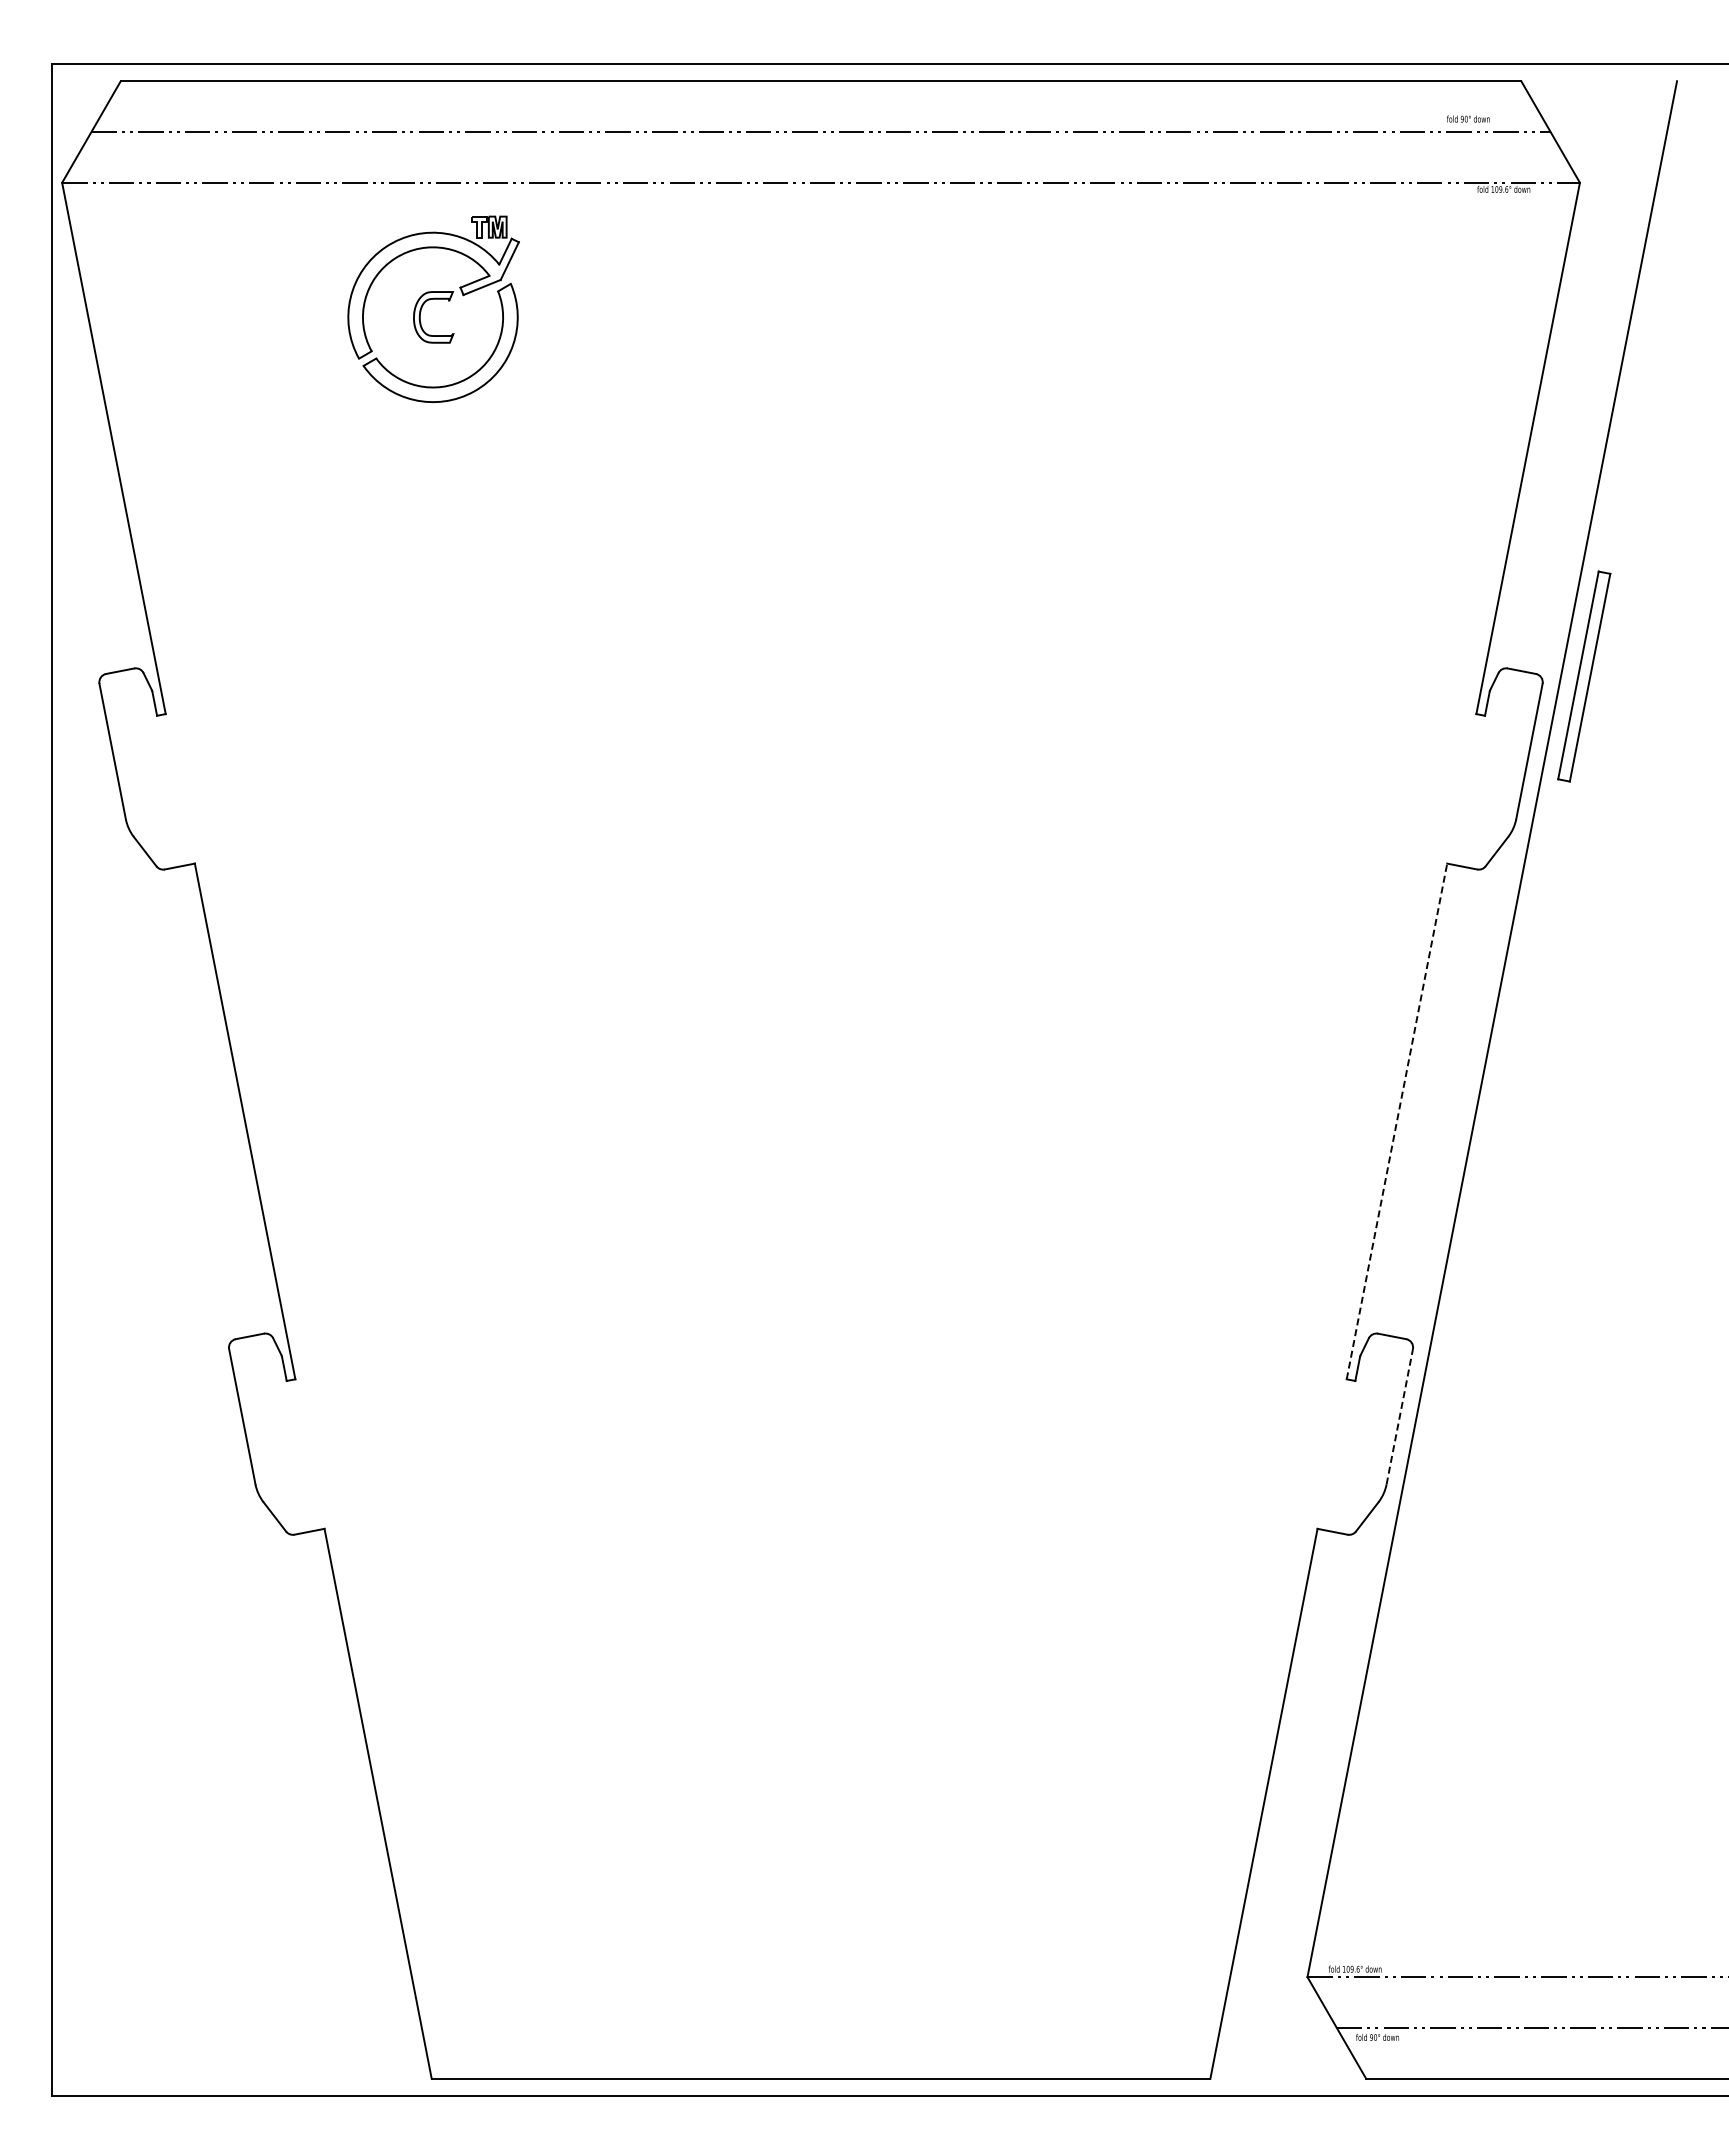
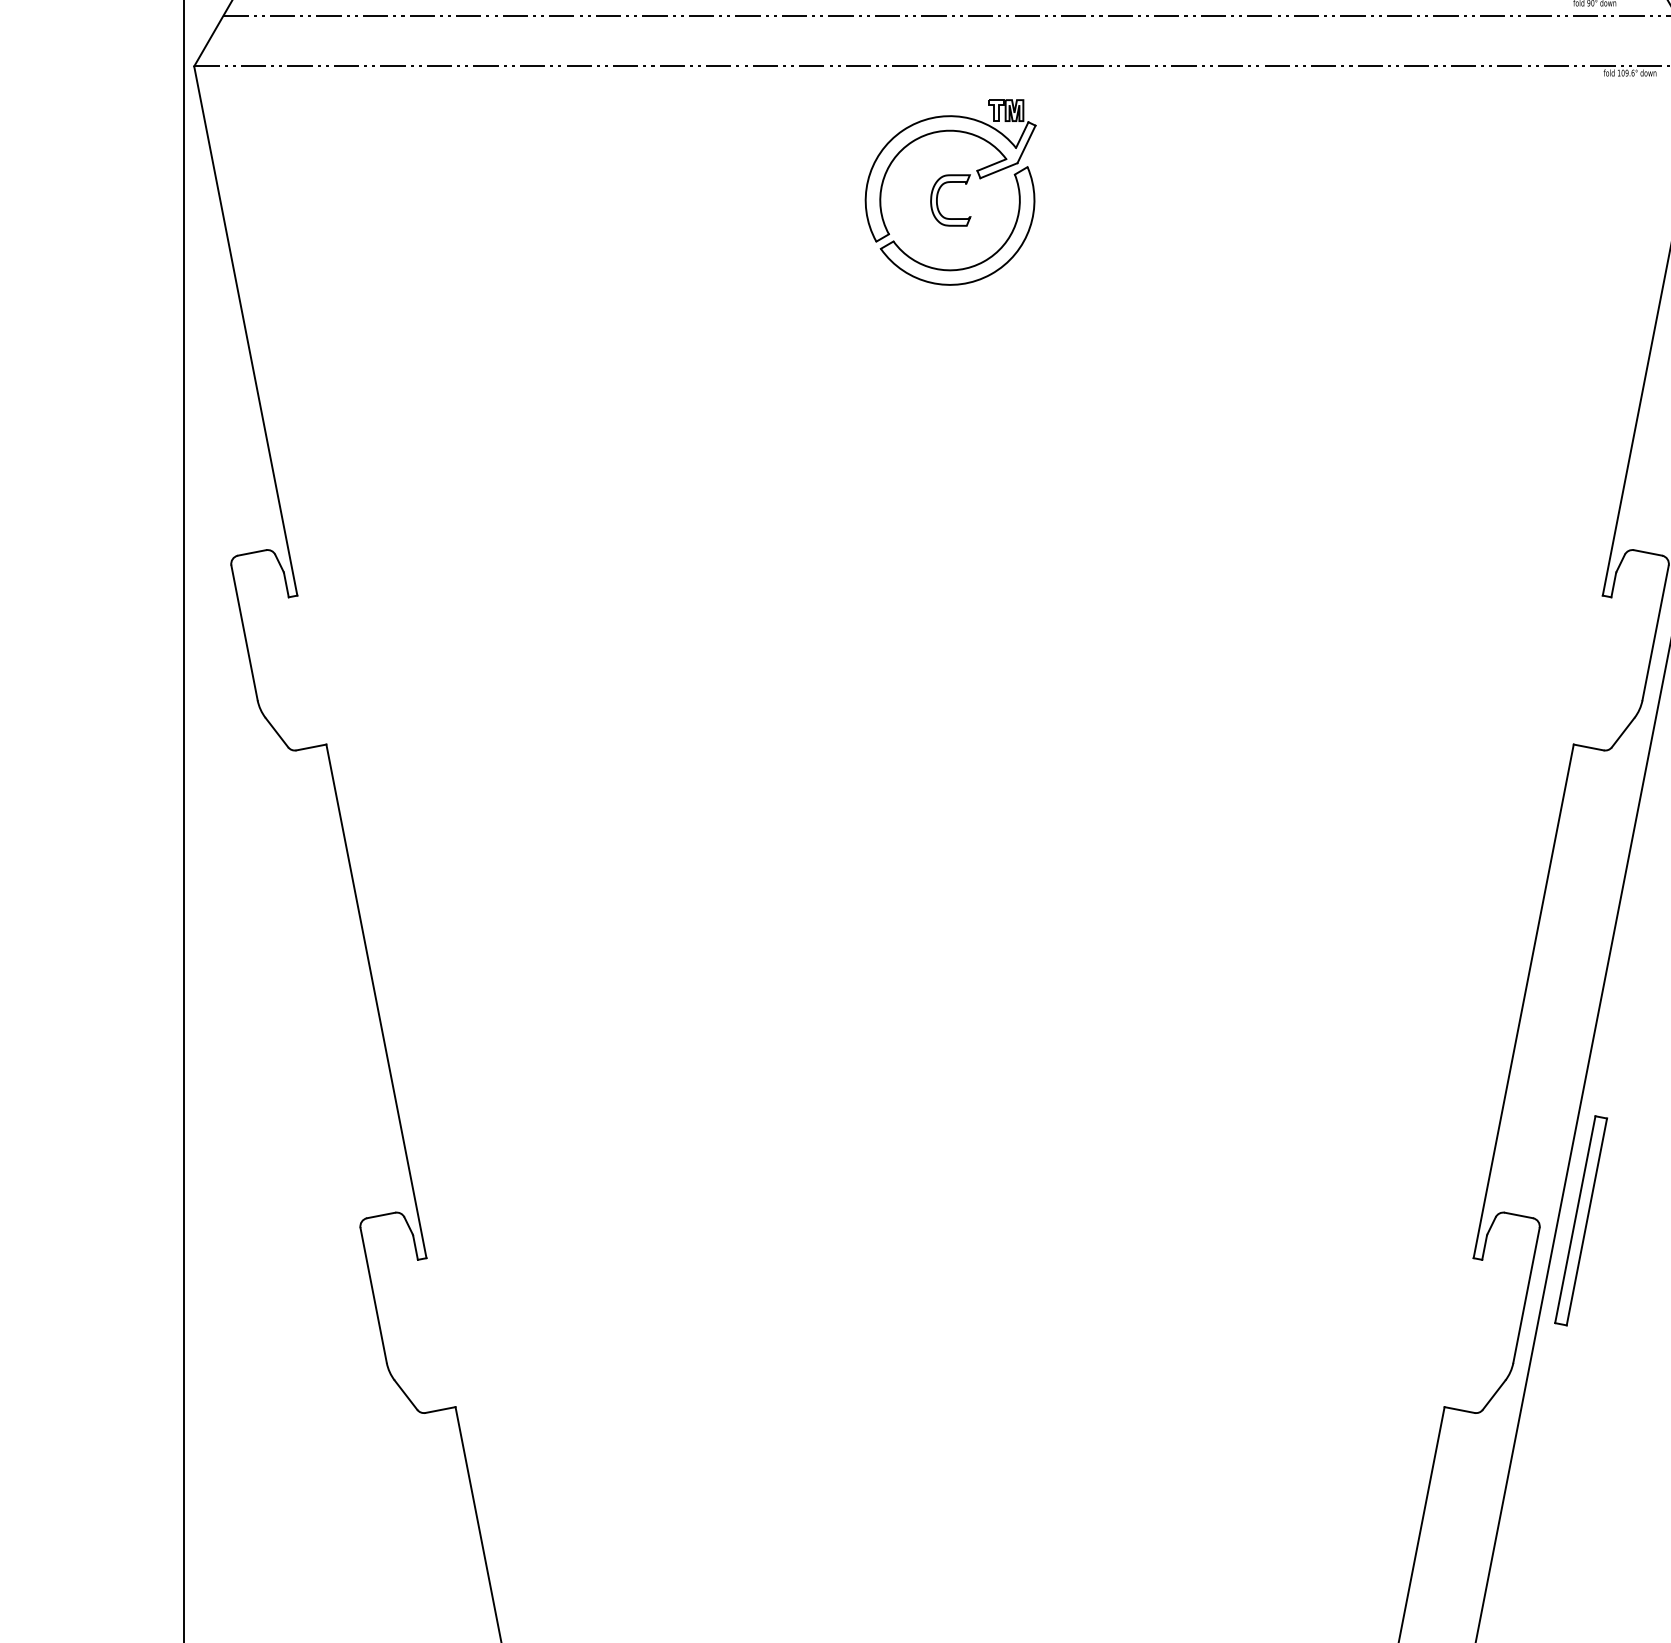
part: (429, 300) -> (946, 183), moved
line: (1396, 1121) -> (1523, 1001), dashed -> solid
part: (1454, 1341) -> (1580, 1220), added
line: (1399, 1416) -> (1526, 1295), dashed -> solid

